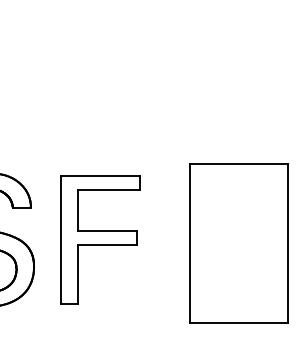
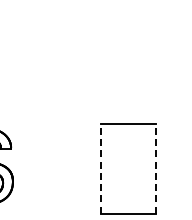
part: (100, 239) -> (50, 166), removed
line: (189, 243) -> (100, 168), solid -> dashed
line: (287, 243) -> (155, 168), solid -> dashed

